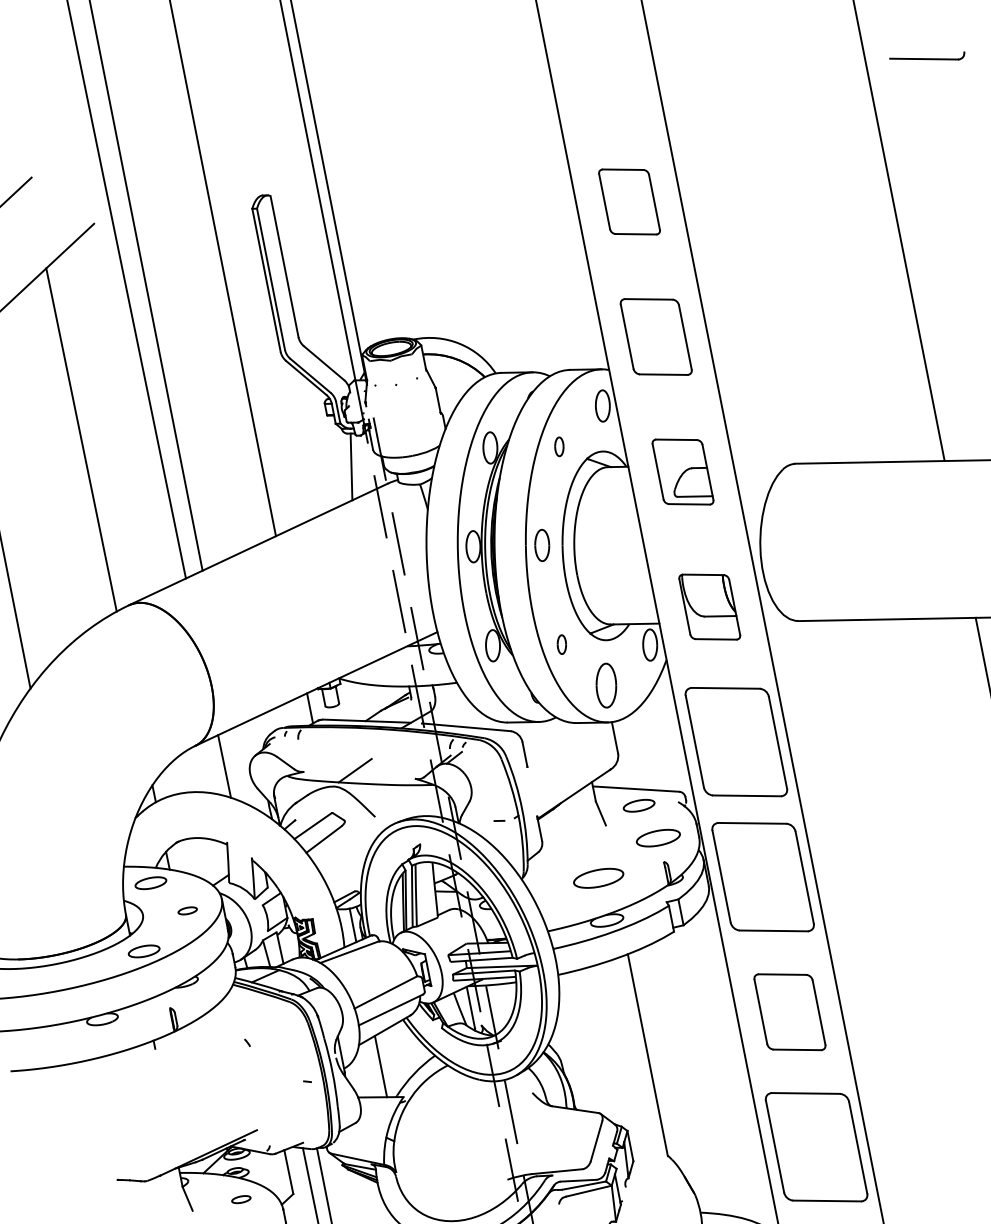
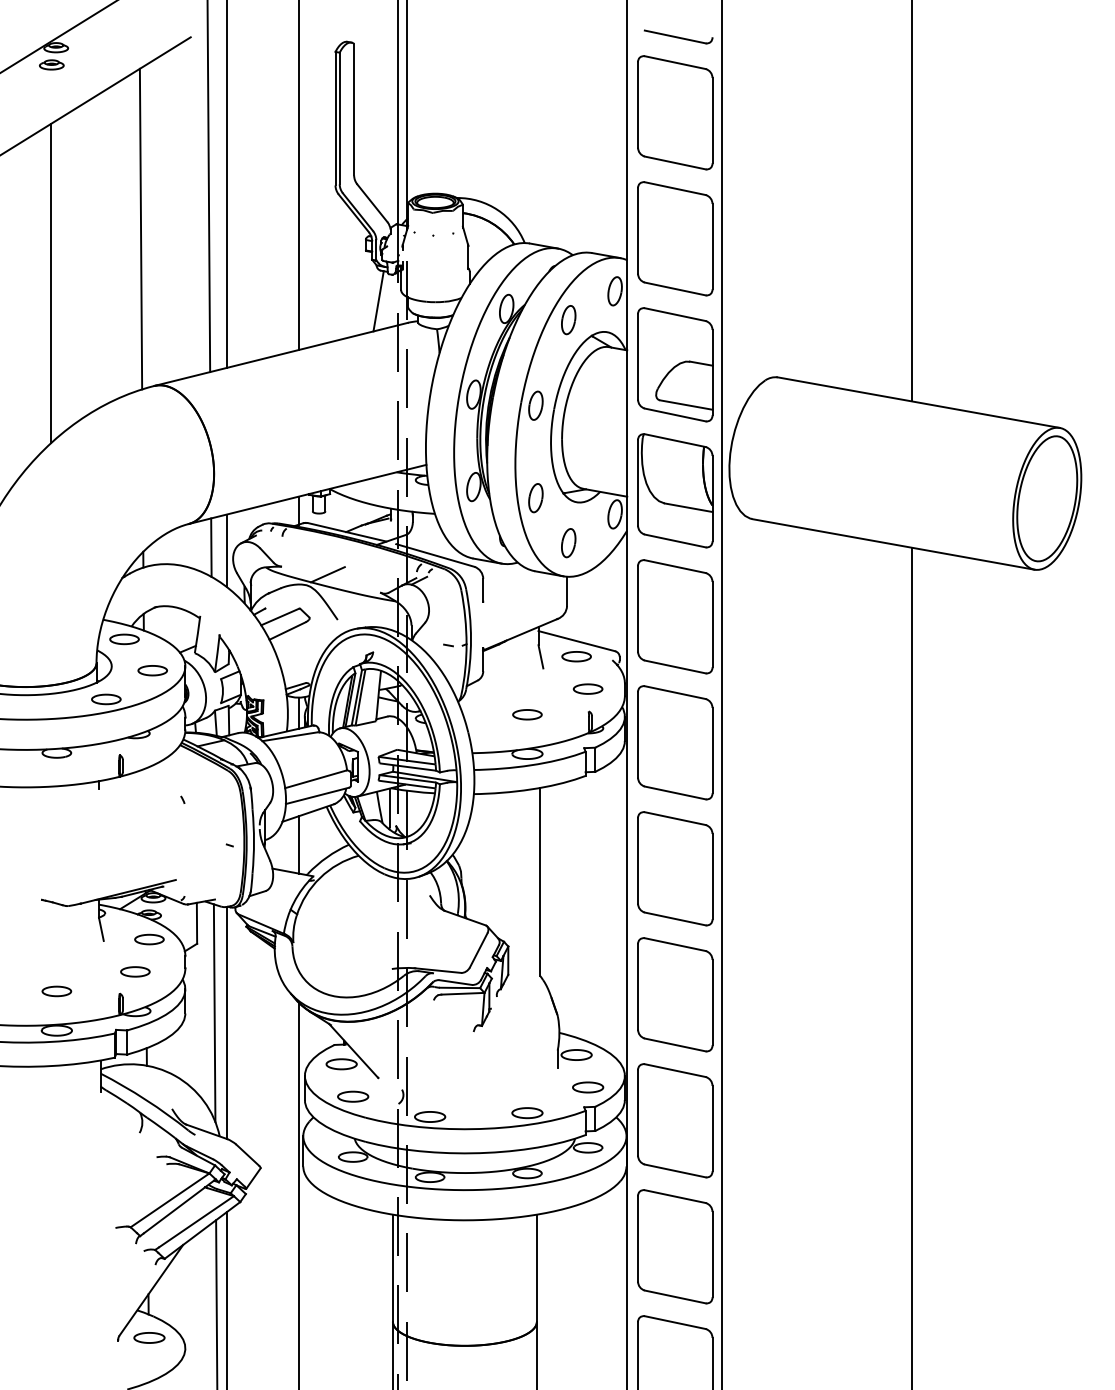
part: (927, 57) -> (678, 36), moved
part: (629, 201) -> (675, 112), size x1.67
part: (656, 336) -> (675, 238), size x1.43
part: (559, 447) -> (568, 320), size x1.67
part: (683, 471) -> (675, 364), size x1.67
part: (709, 606) -> (675, 490), size x1.67
part: (561, 644) -> (535, 498), size x1.67
part: (606, 686) -> (568, 543), size x0.71
line: (241, 766) -> (226, 550), added
part: (657, 837) -> (587, 688), size x0.71
part: (598, 878) -> (527, 714), size x0.62
part: (187, 910) -> (152, 670), size x1.67
part: (790, 1011) -> (675, 868), size x1.43
part: (241, 1199) -> (149, 939), size x1.67

